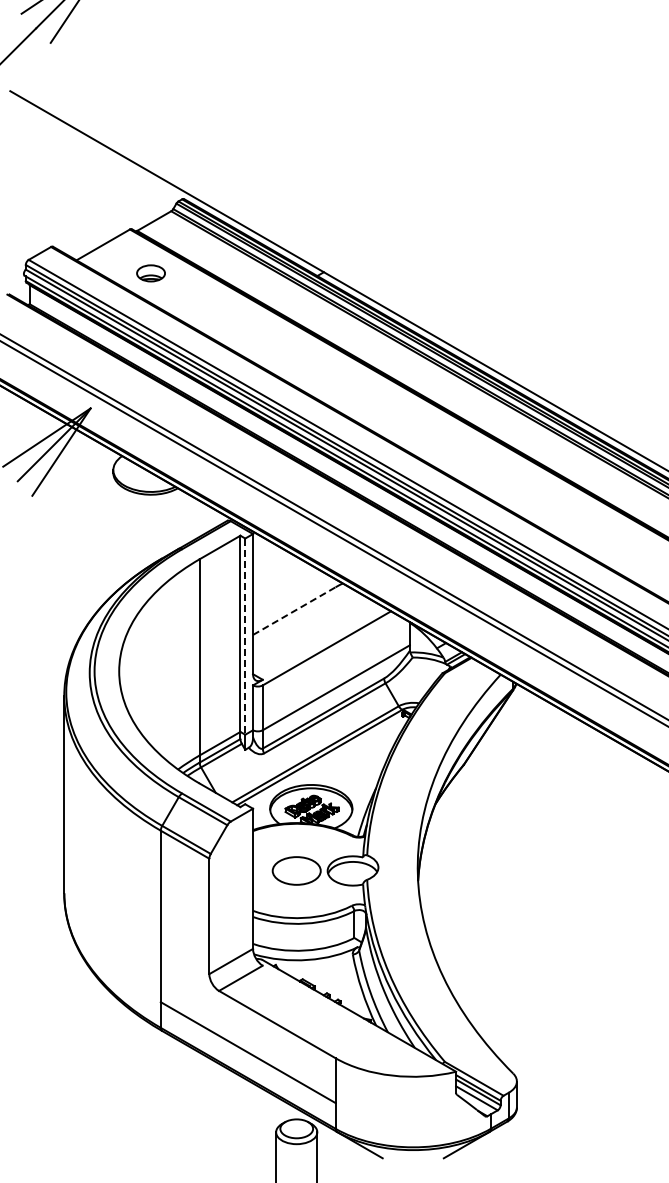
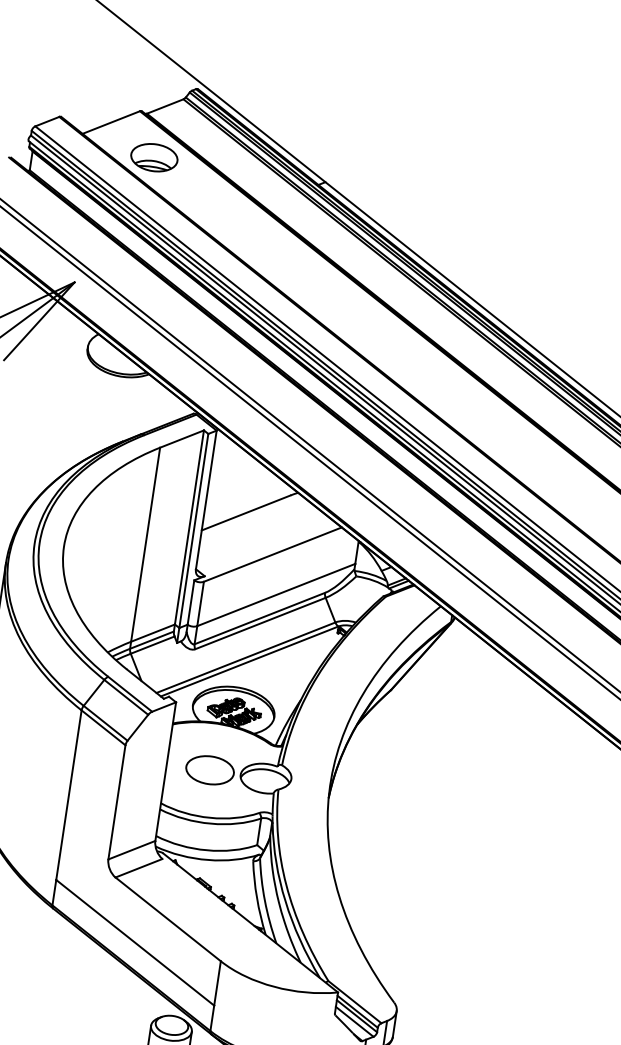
part: (150, 273) -> (153, 157), size x1.67
line: (294, 611) -> (246, 513), dashed -> solid
line: (245, 637) -> (193, 531), dashed -> solid

